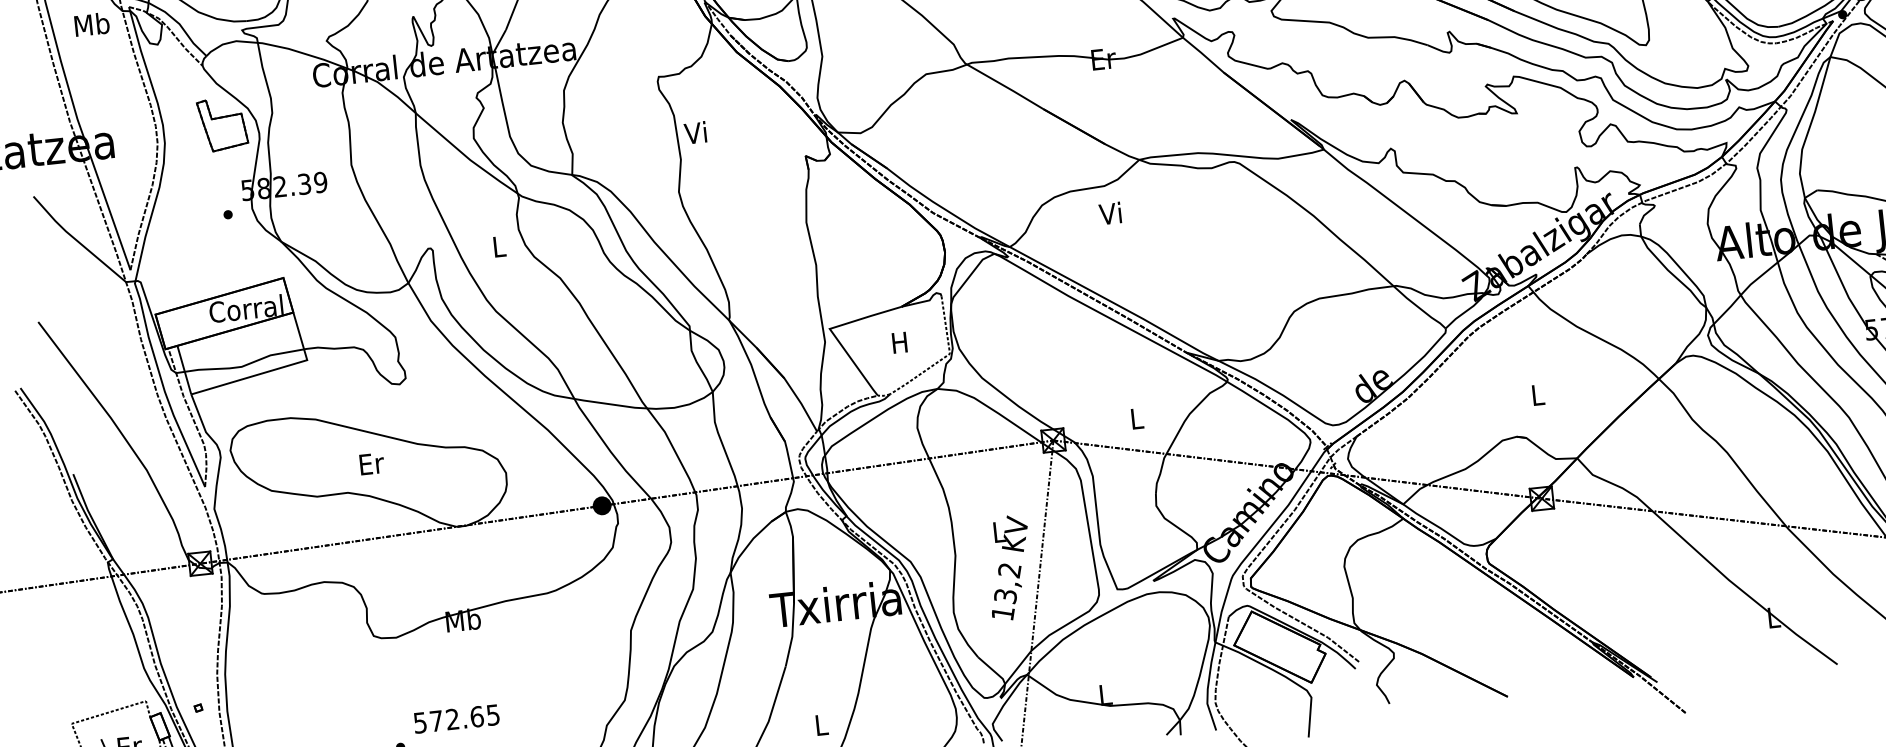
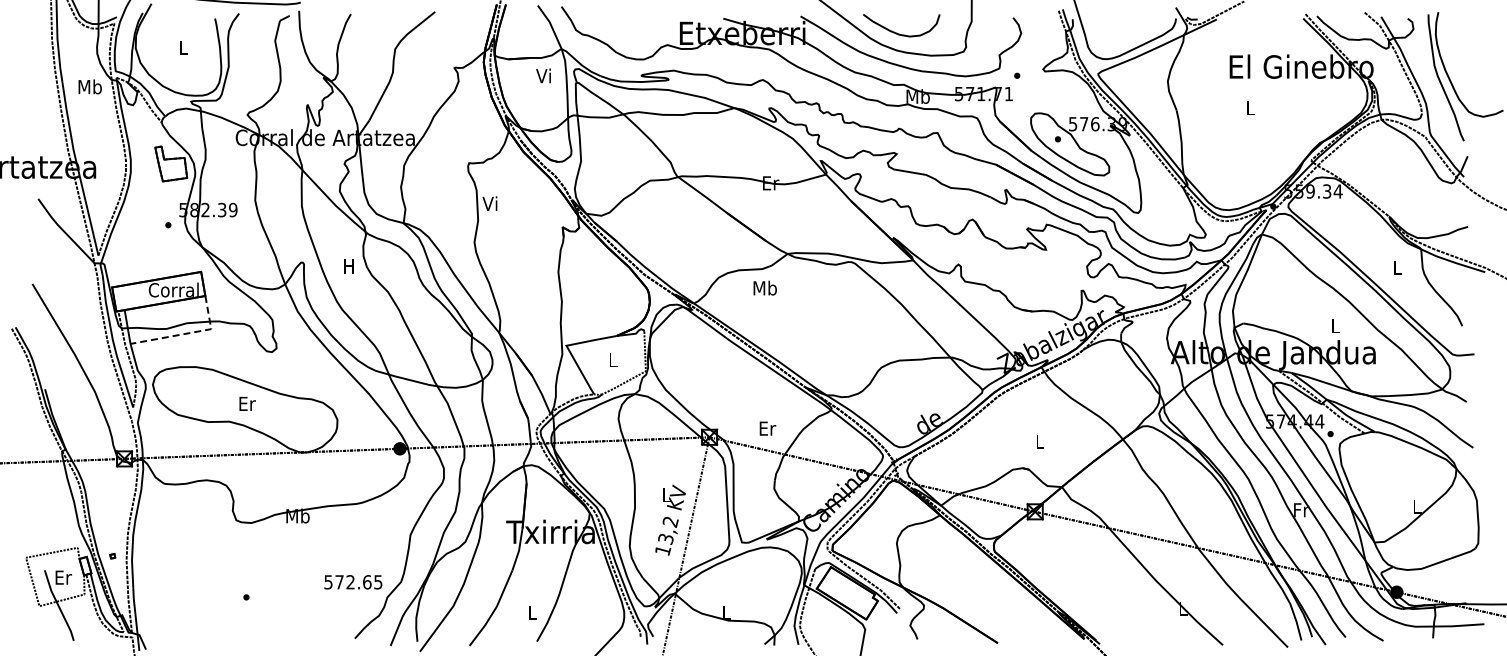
text: (1110, 212) -> (764, 287), Vi -> Mb
text: (498, 246) -> (348, 266), L -> H
text: (899, 341) -> (612, 359), H -> L
line: (273, 370) -> (187, 333), solid -> dashed
text: (1136, 418) -> (767, 428), L -> Er
text: (456, 719) -> (353, 582), moved

